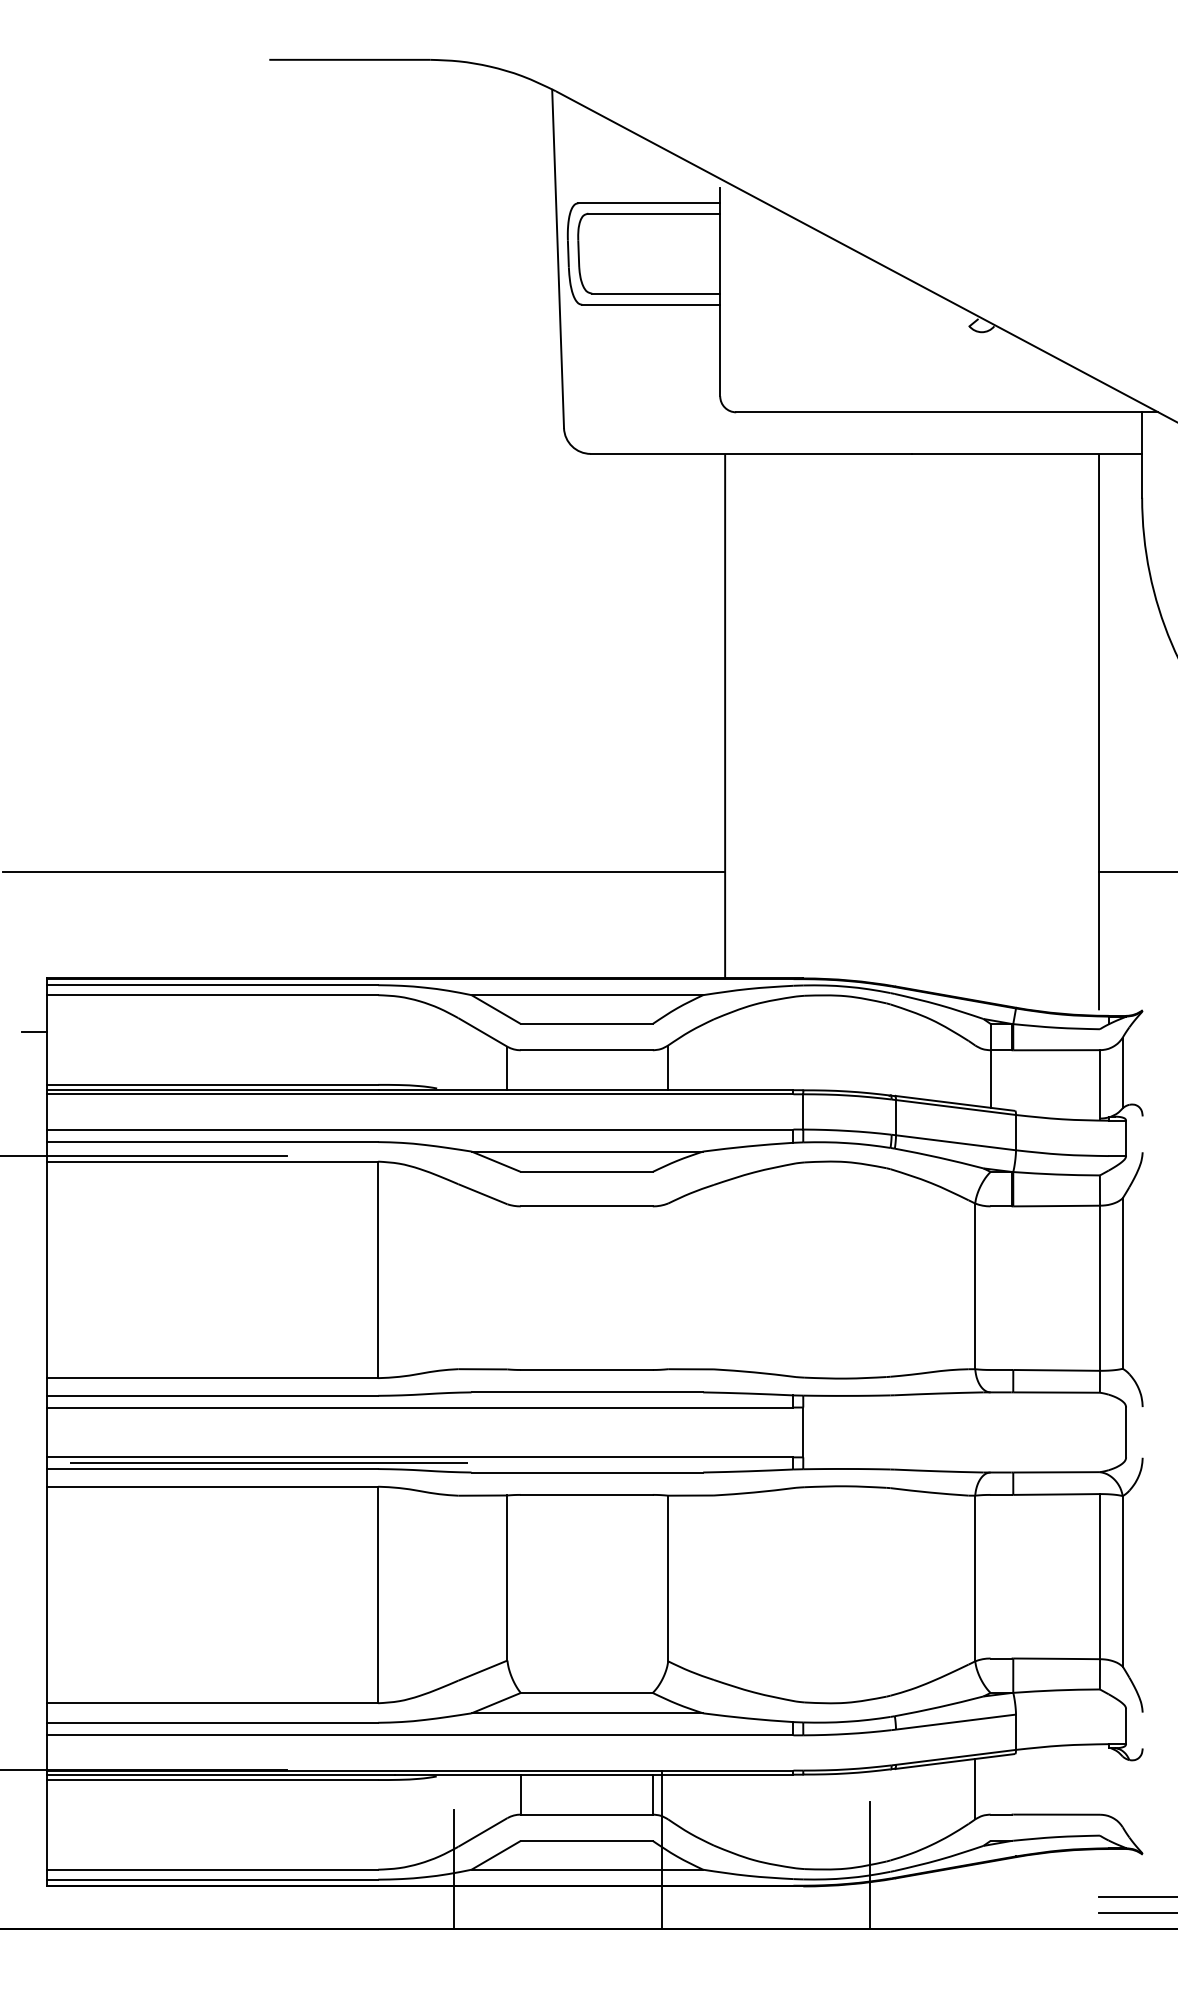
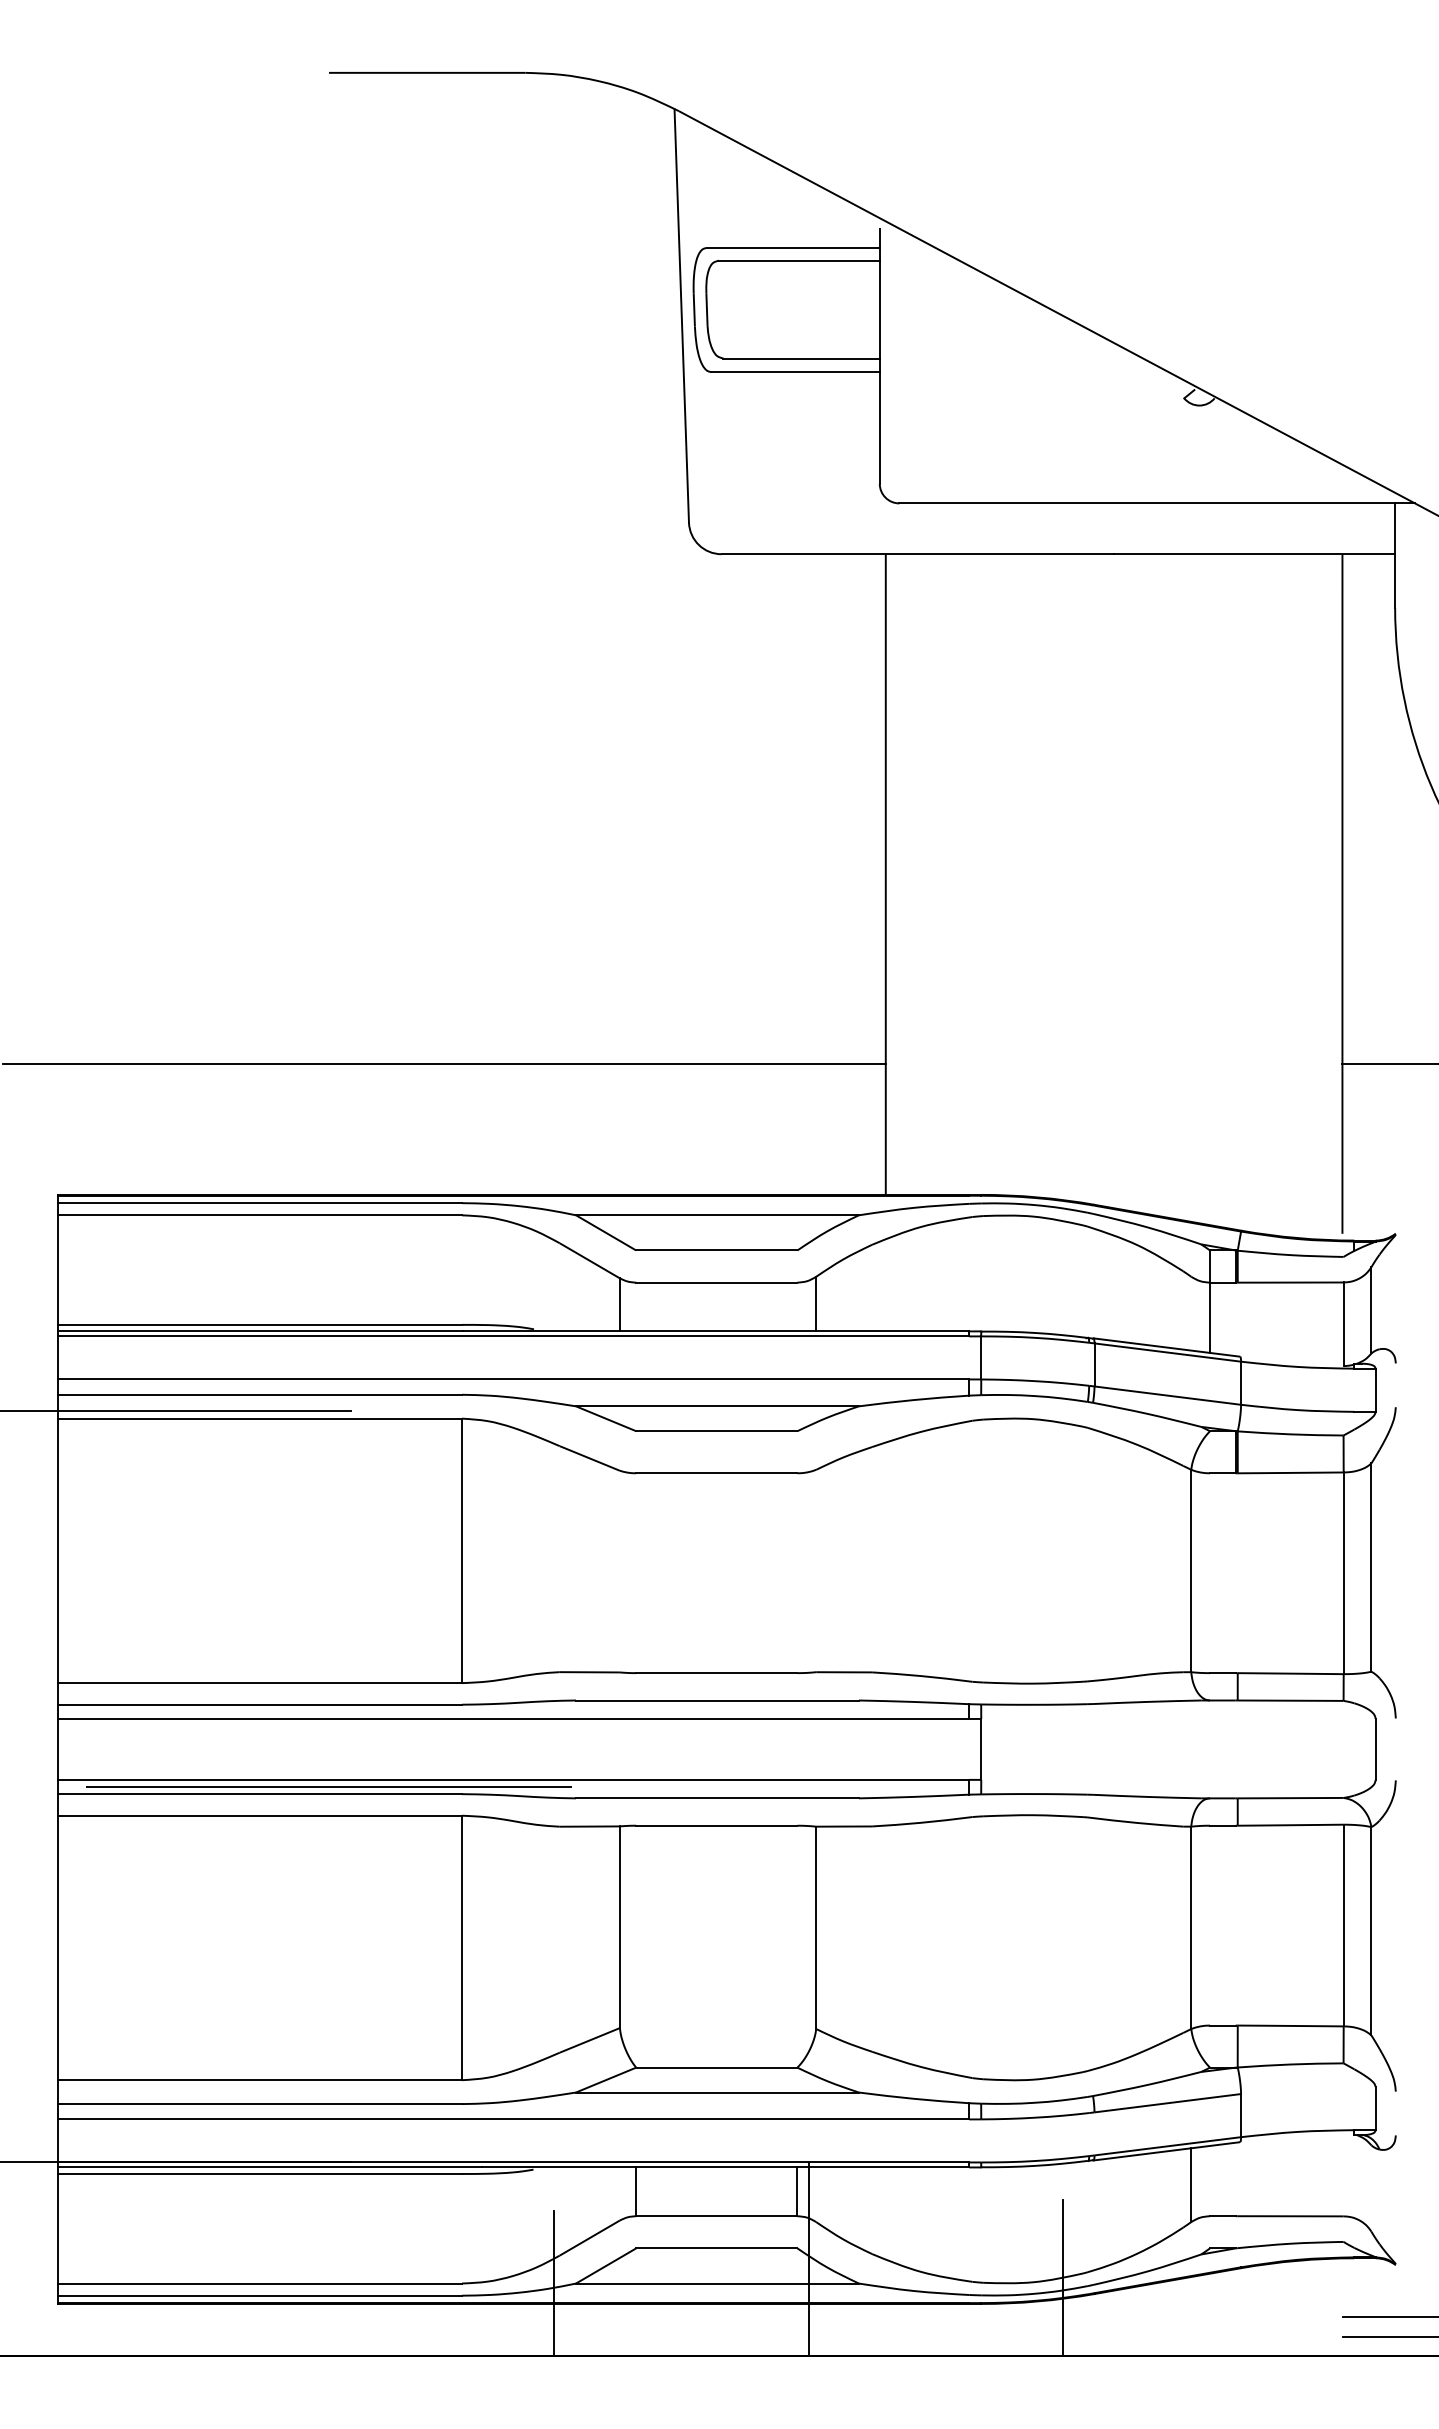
line: (33, 1032) -> (41, 1260), removed

